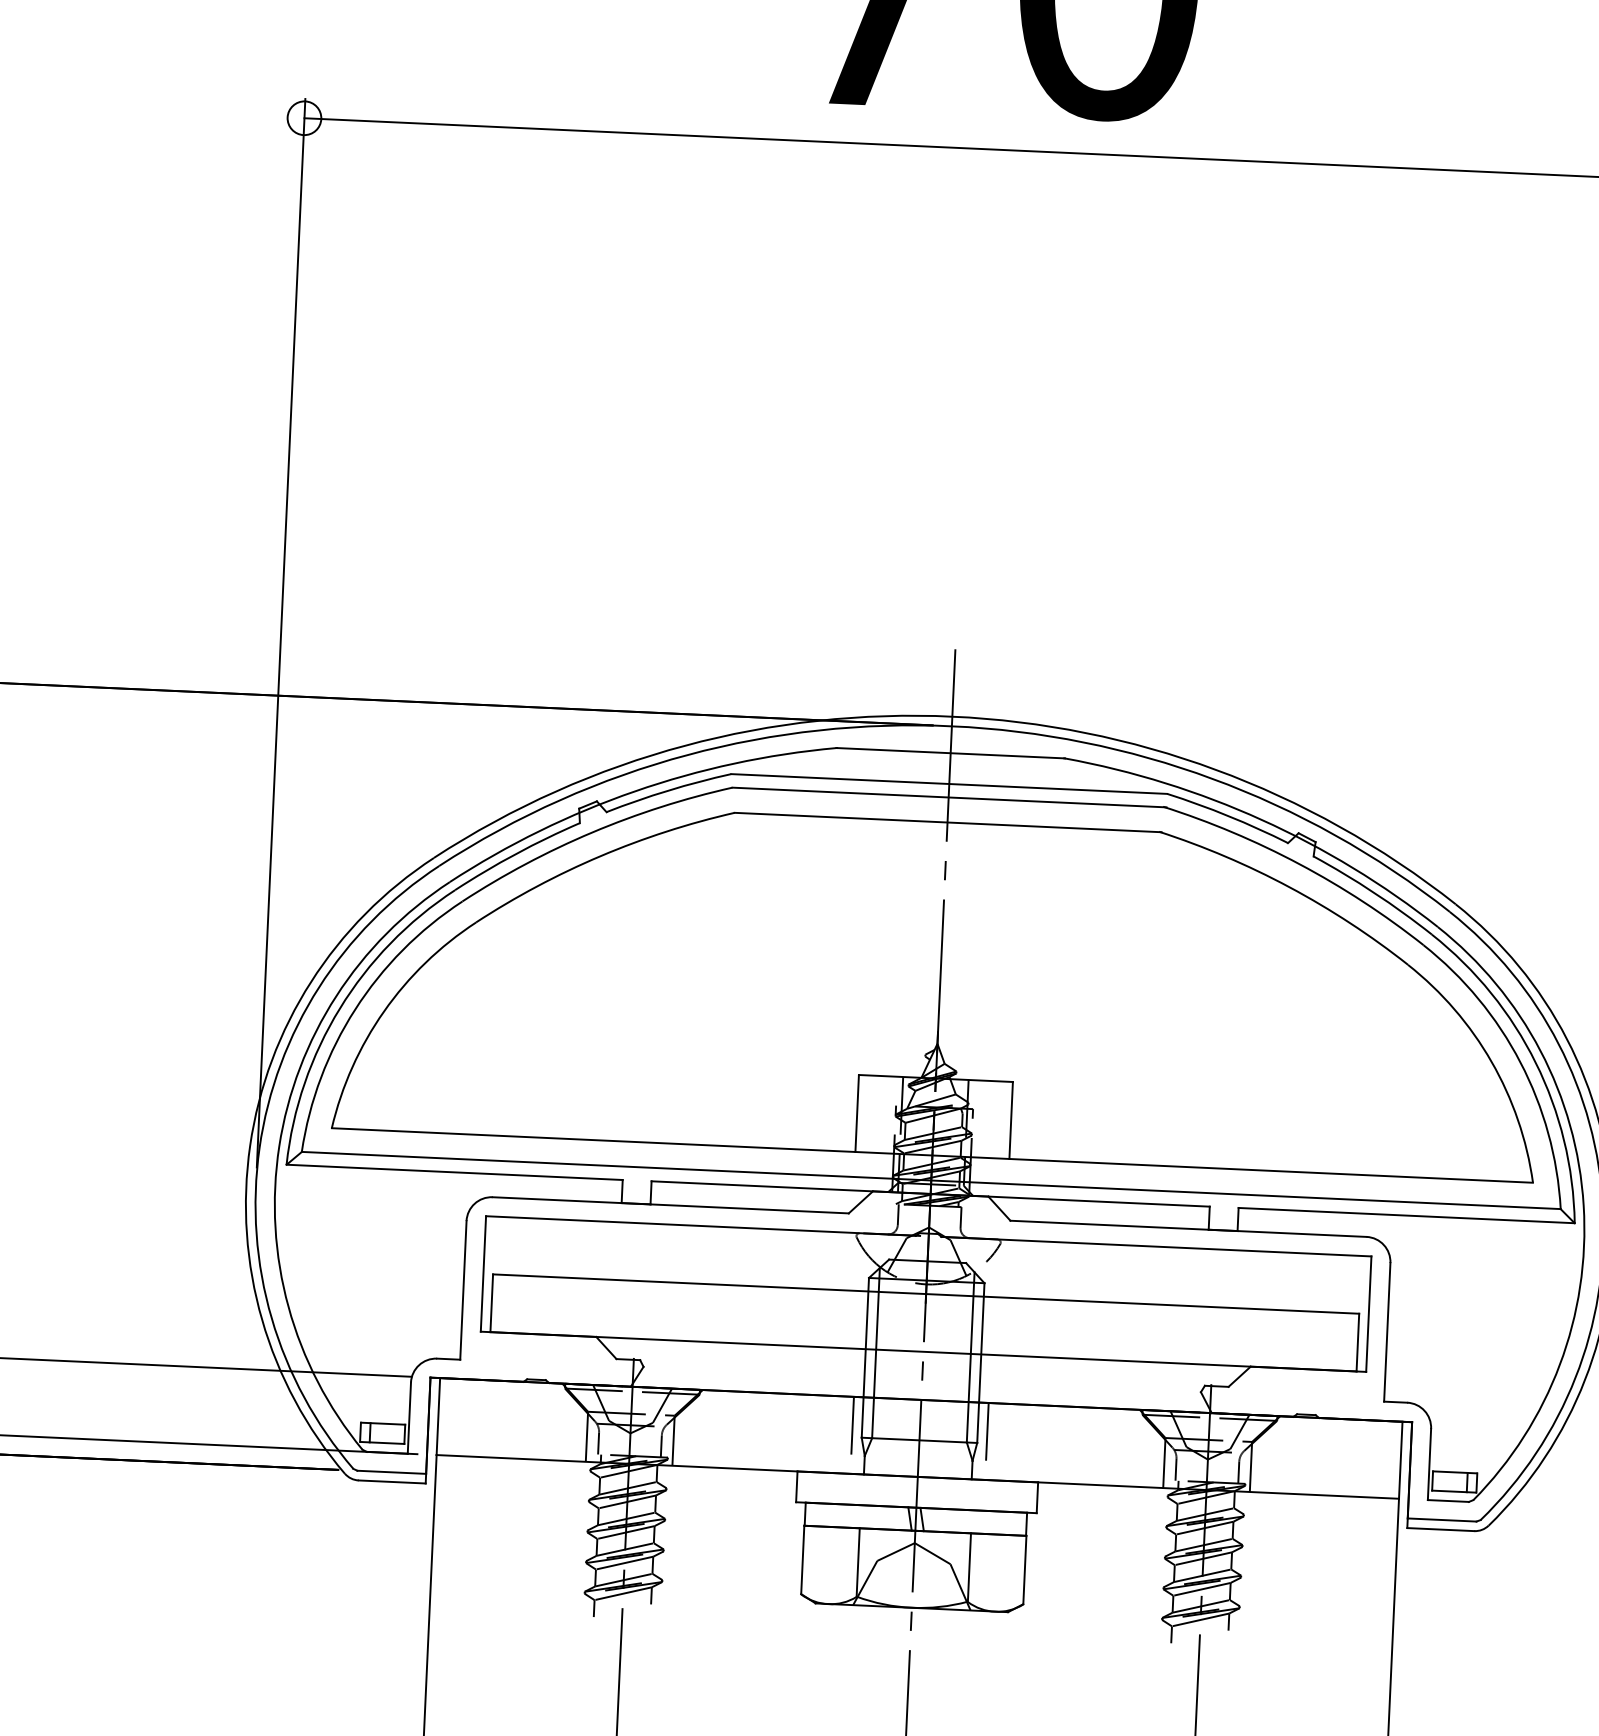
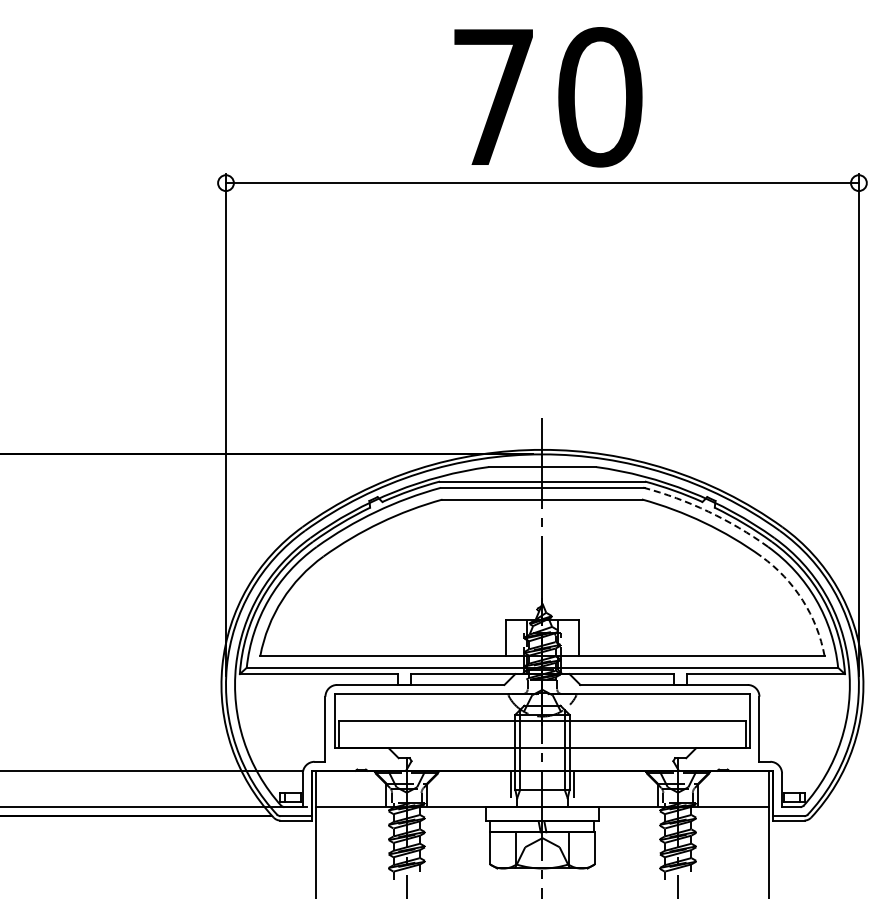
arc: (1299, 863) -> (708, 511), solid -> dashed
arc: (1491, 1062) -> (802, 600), solid -> dashed

